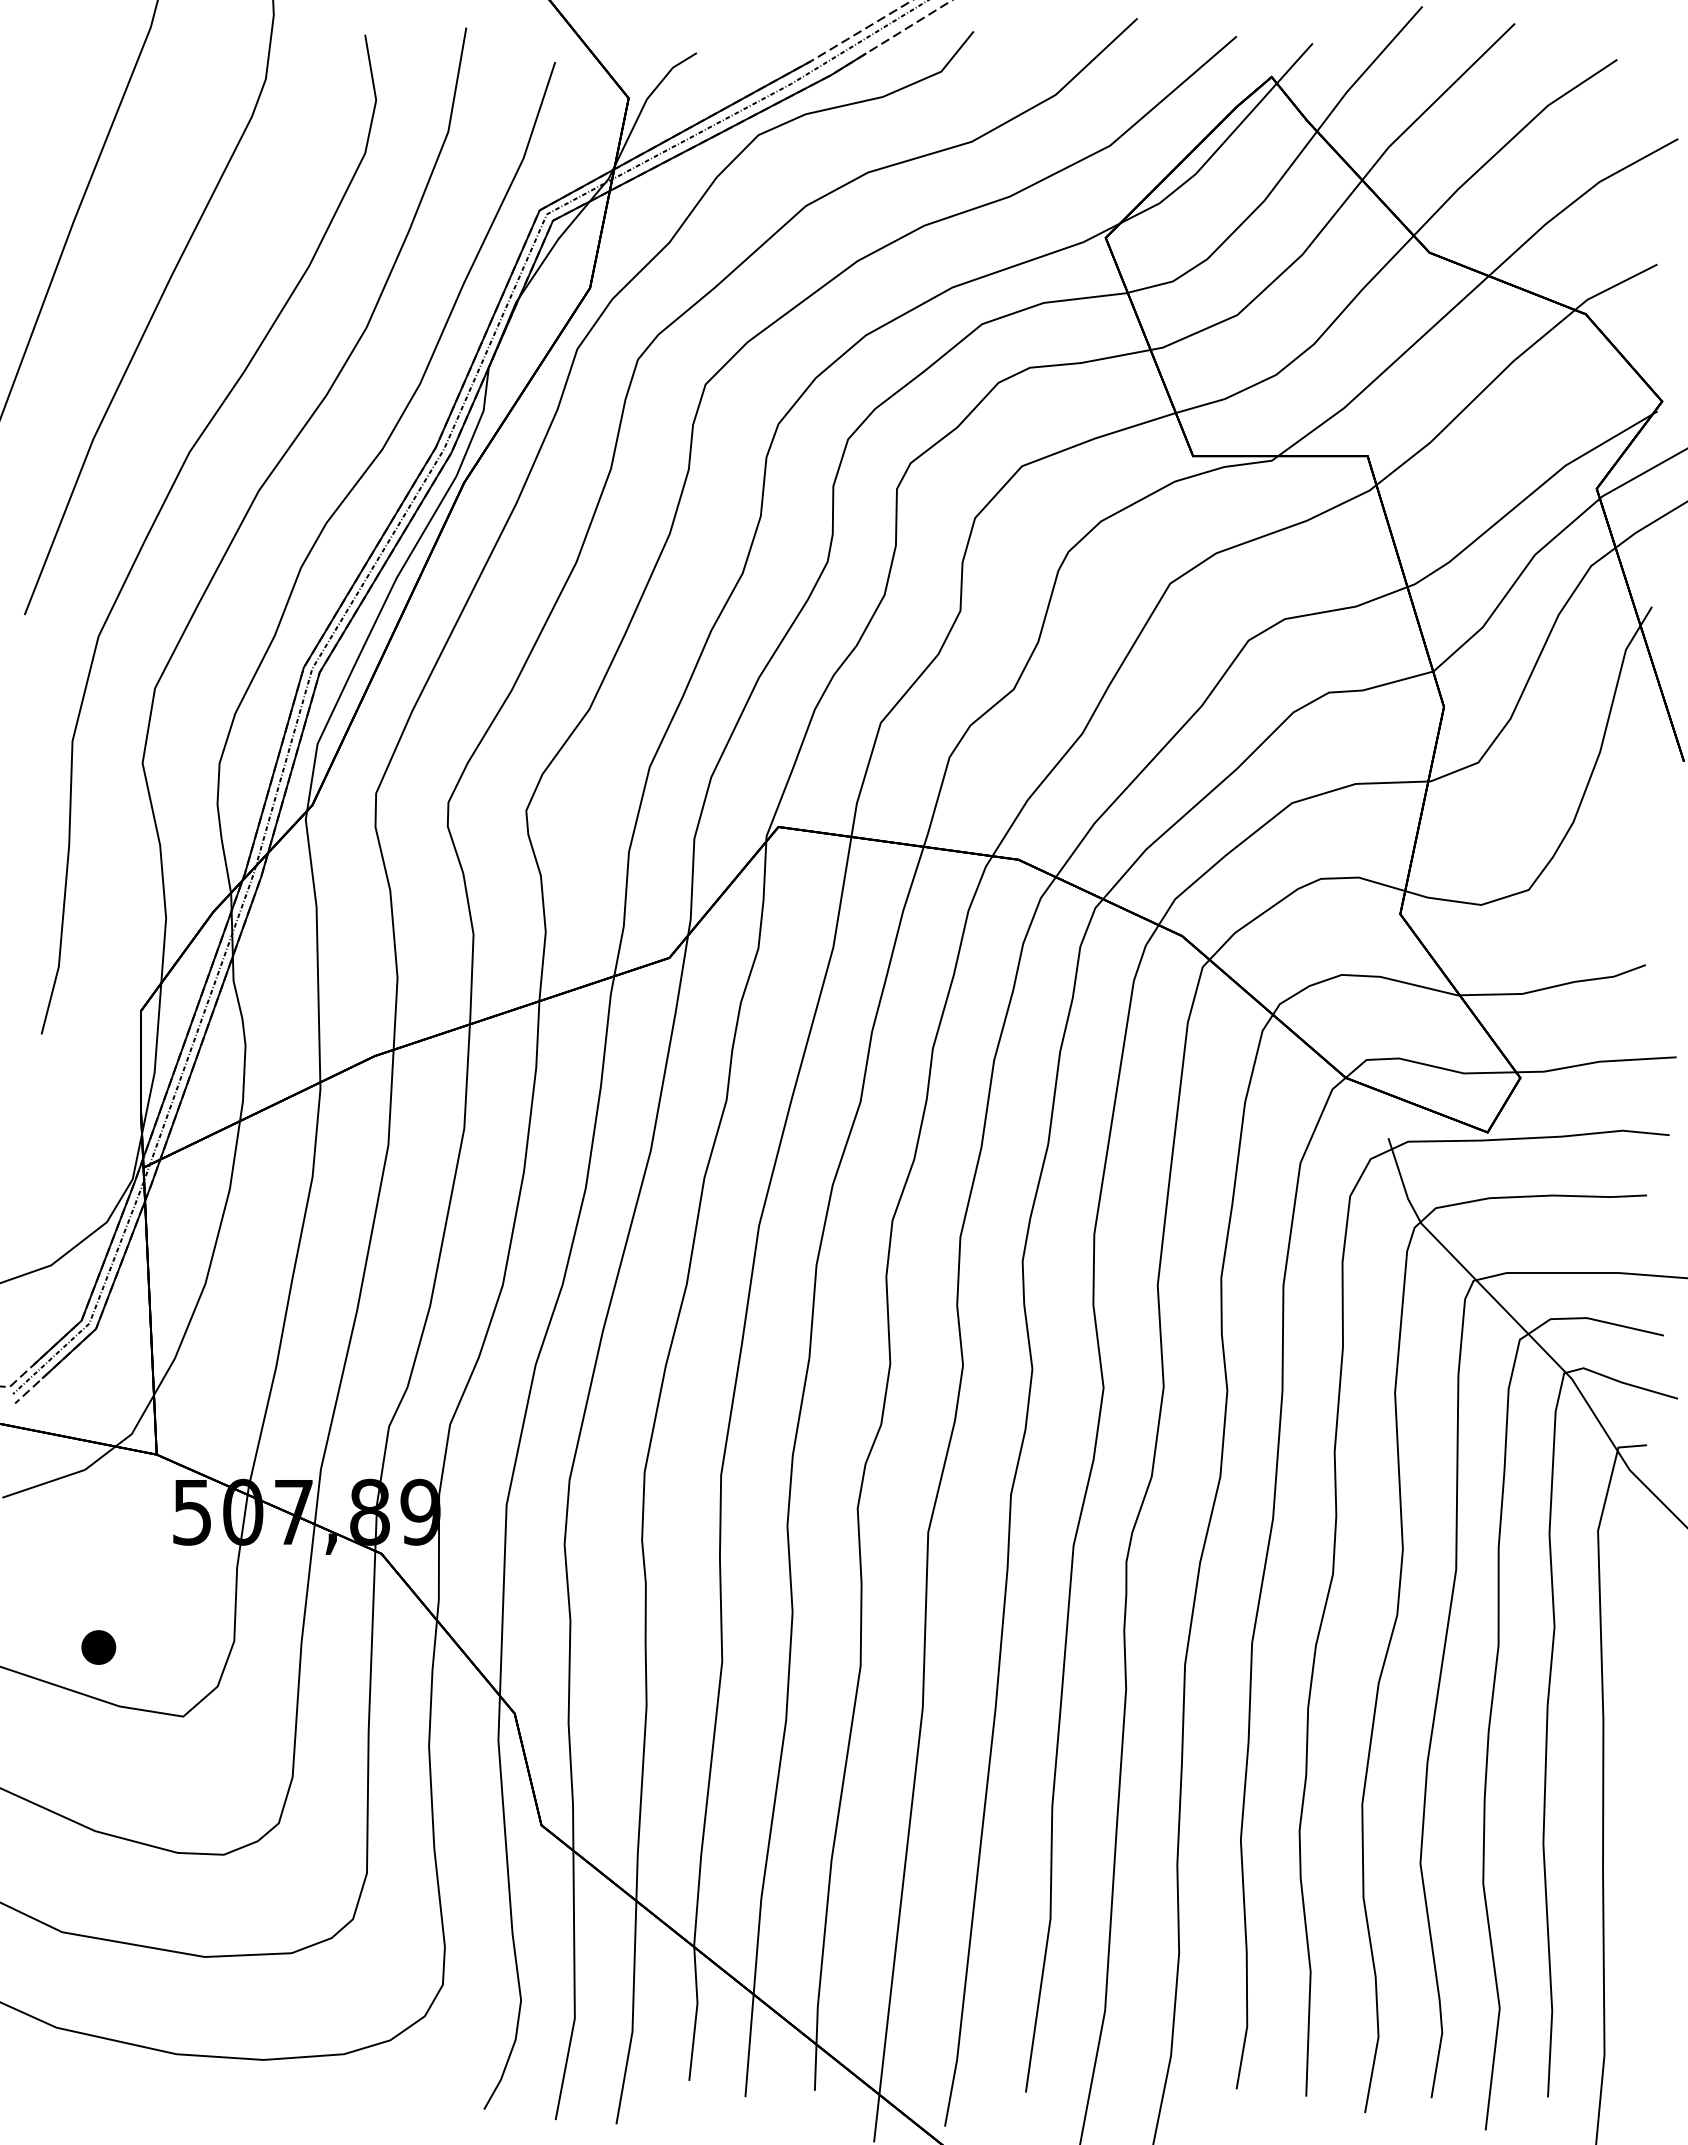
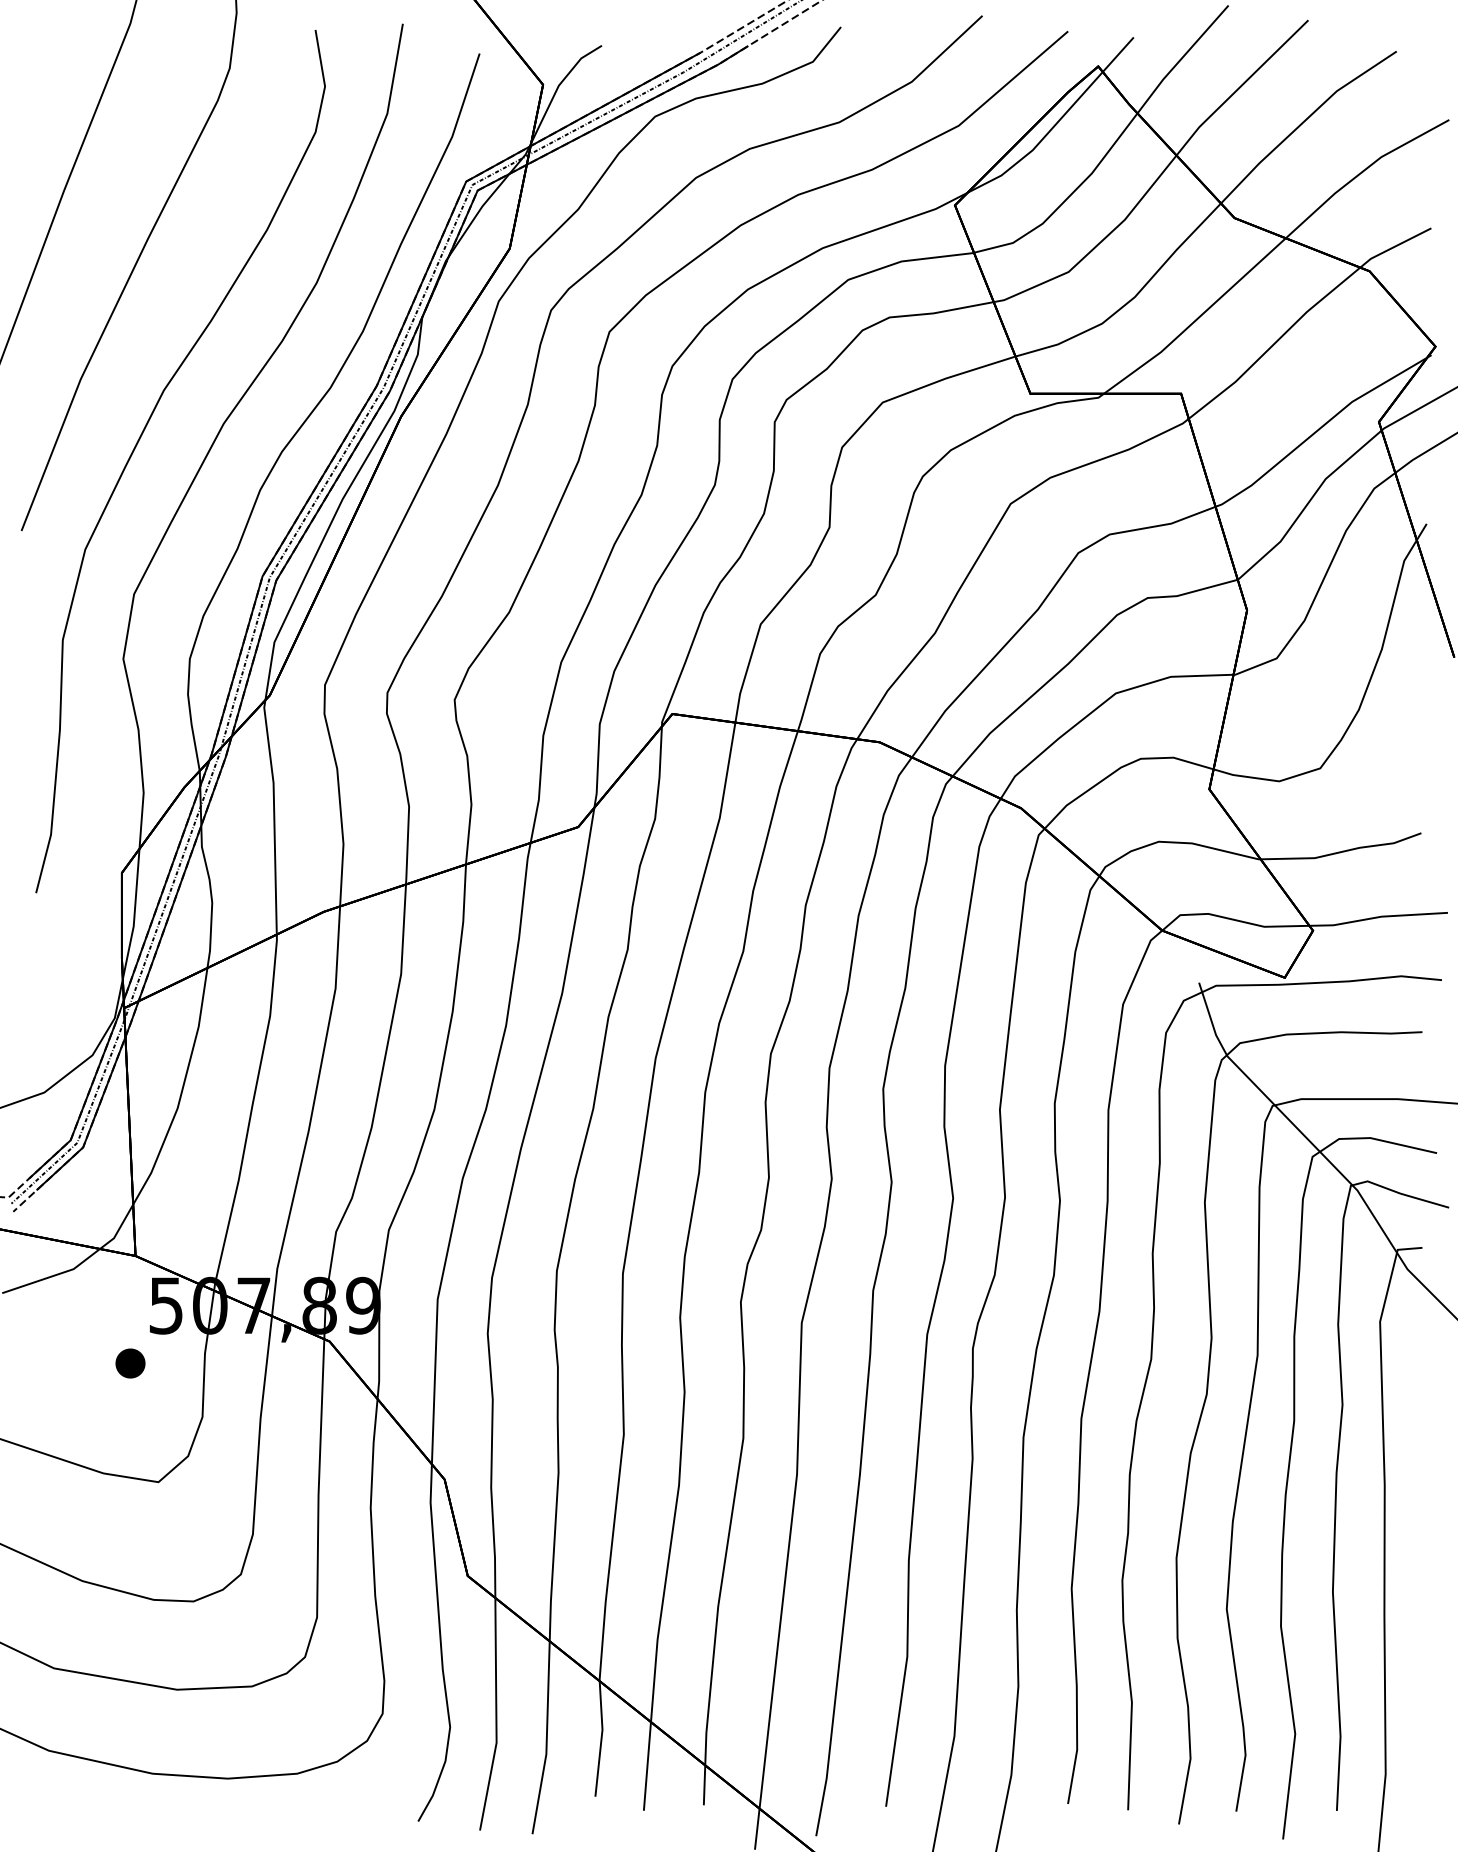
part: (98, 1647) -> (130, 1363), moved

